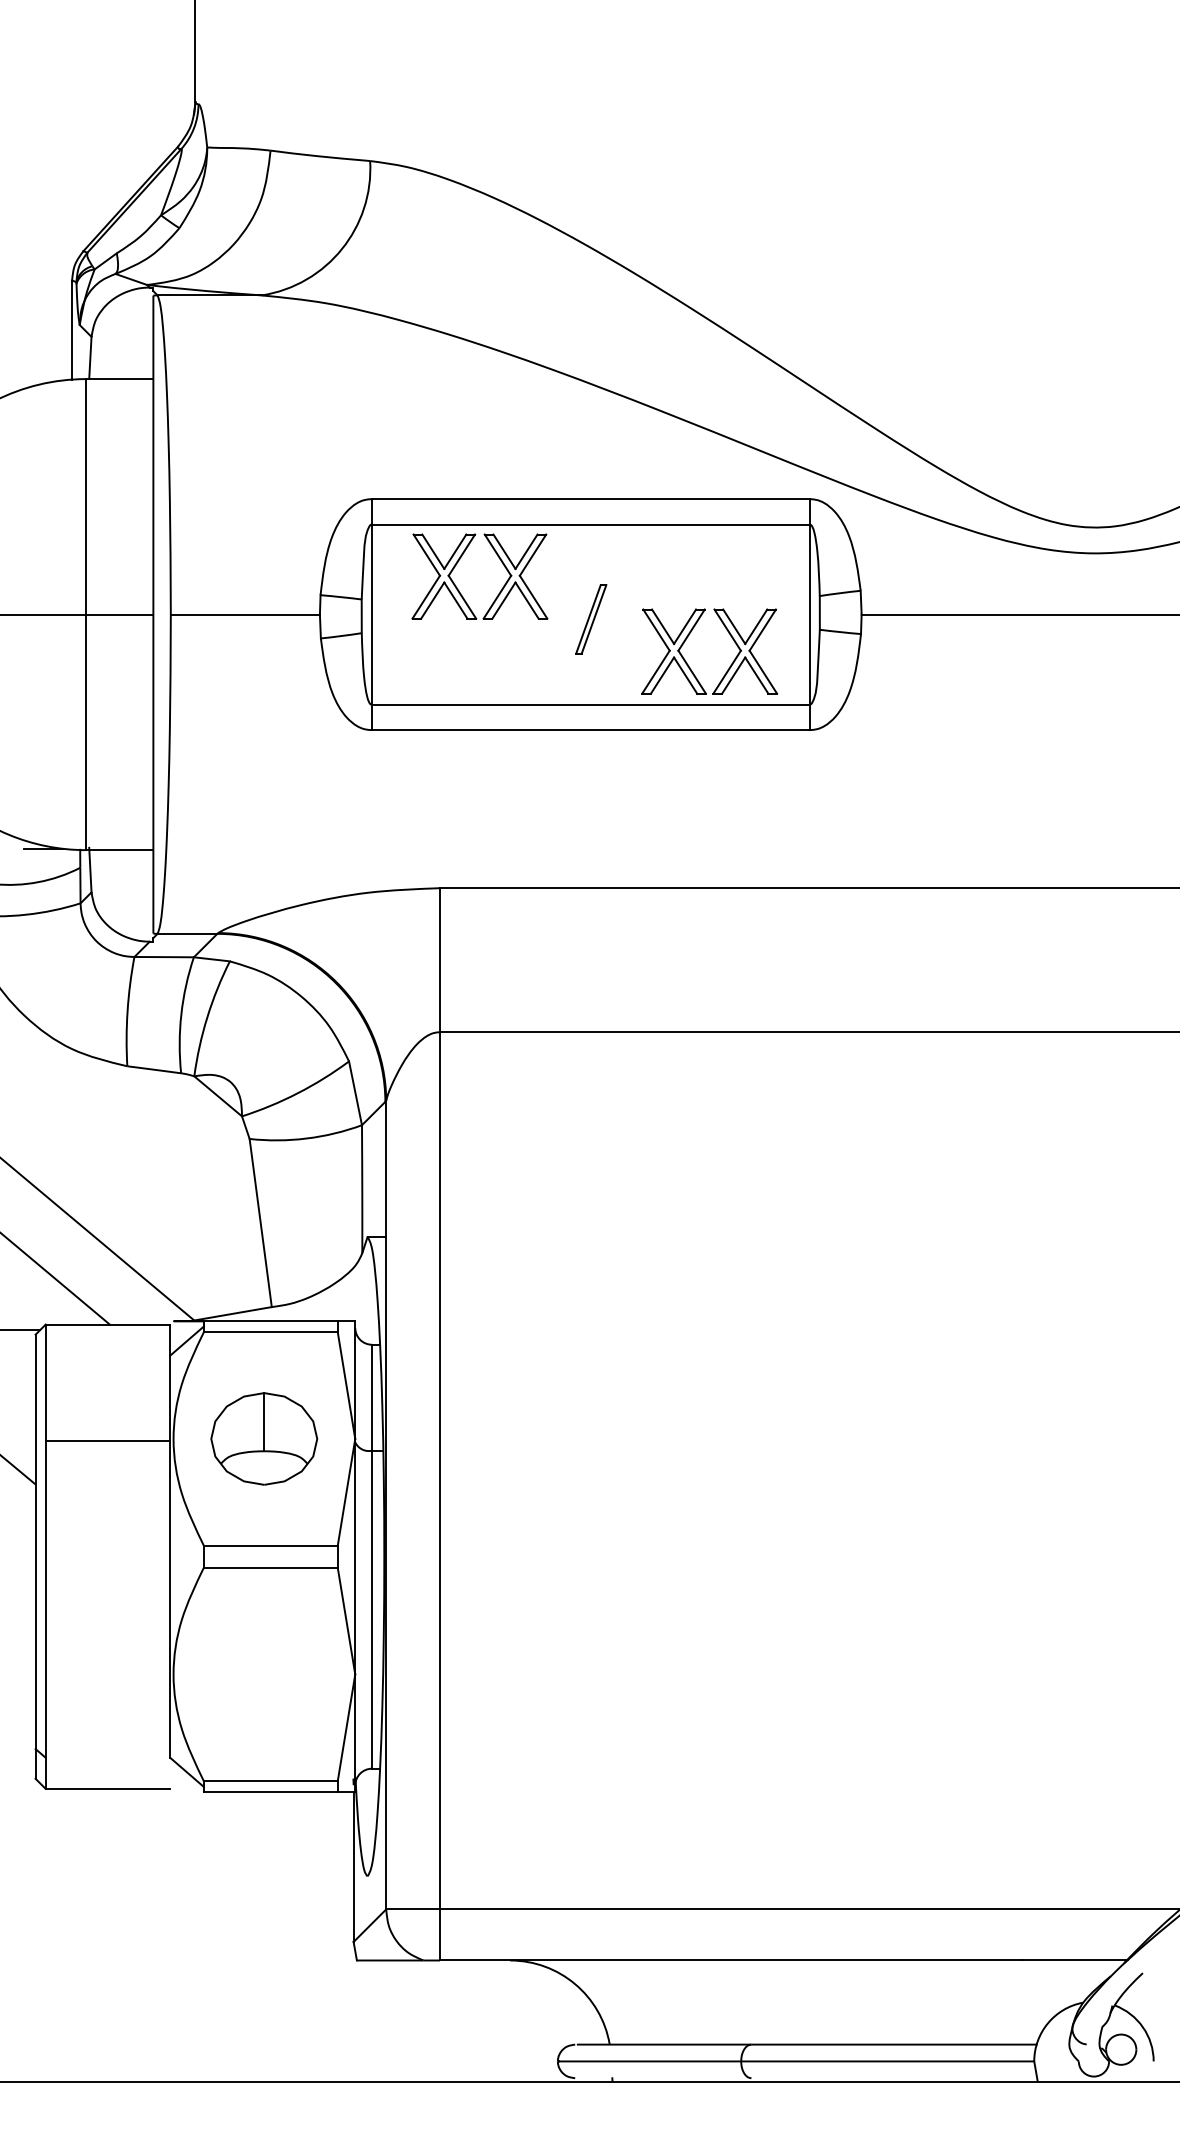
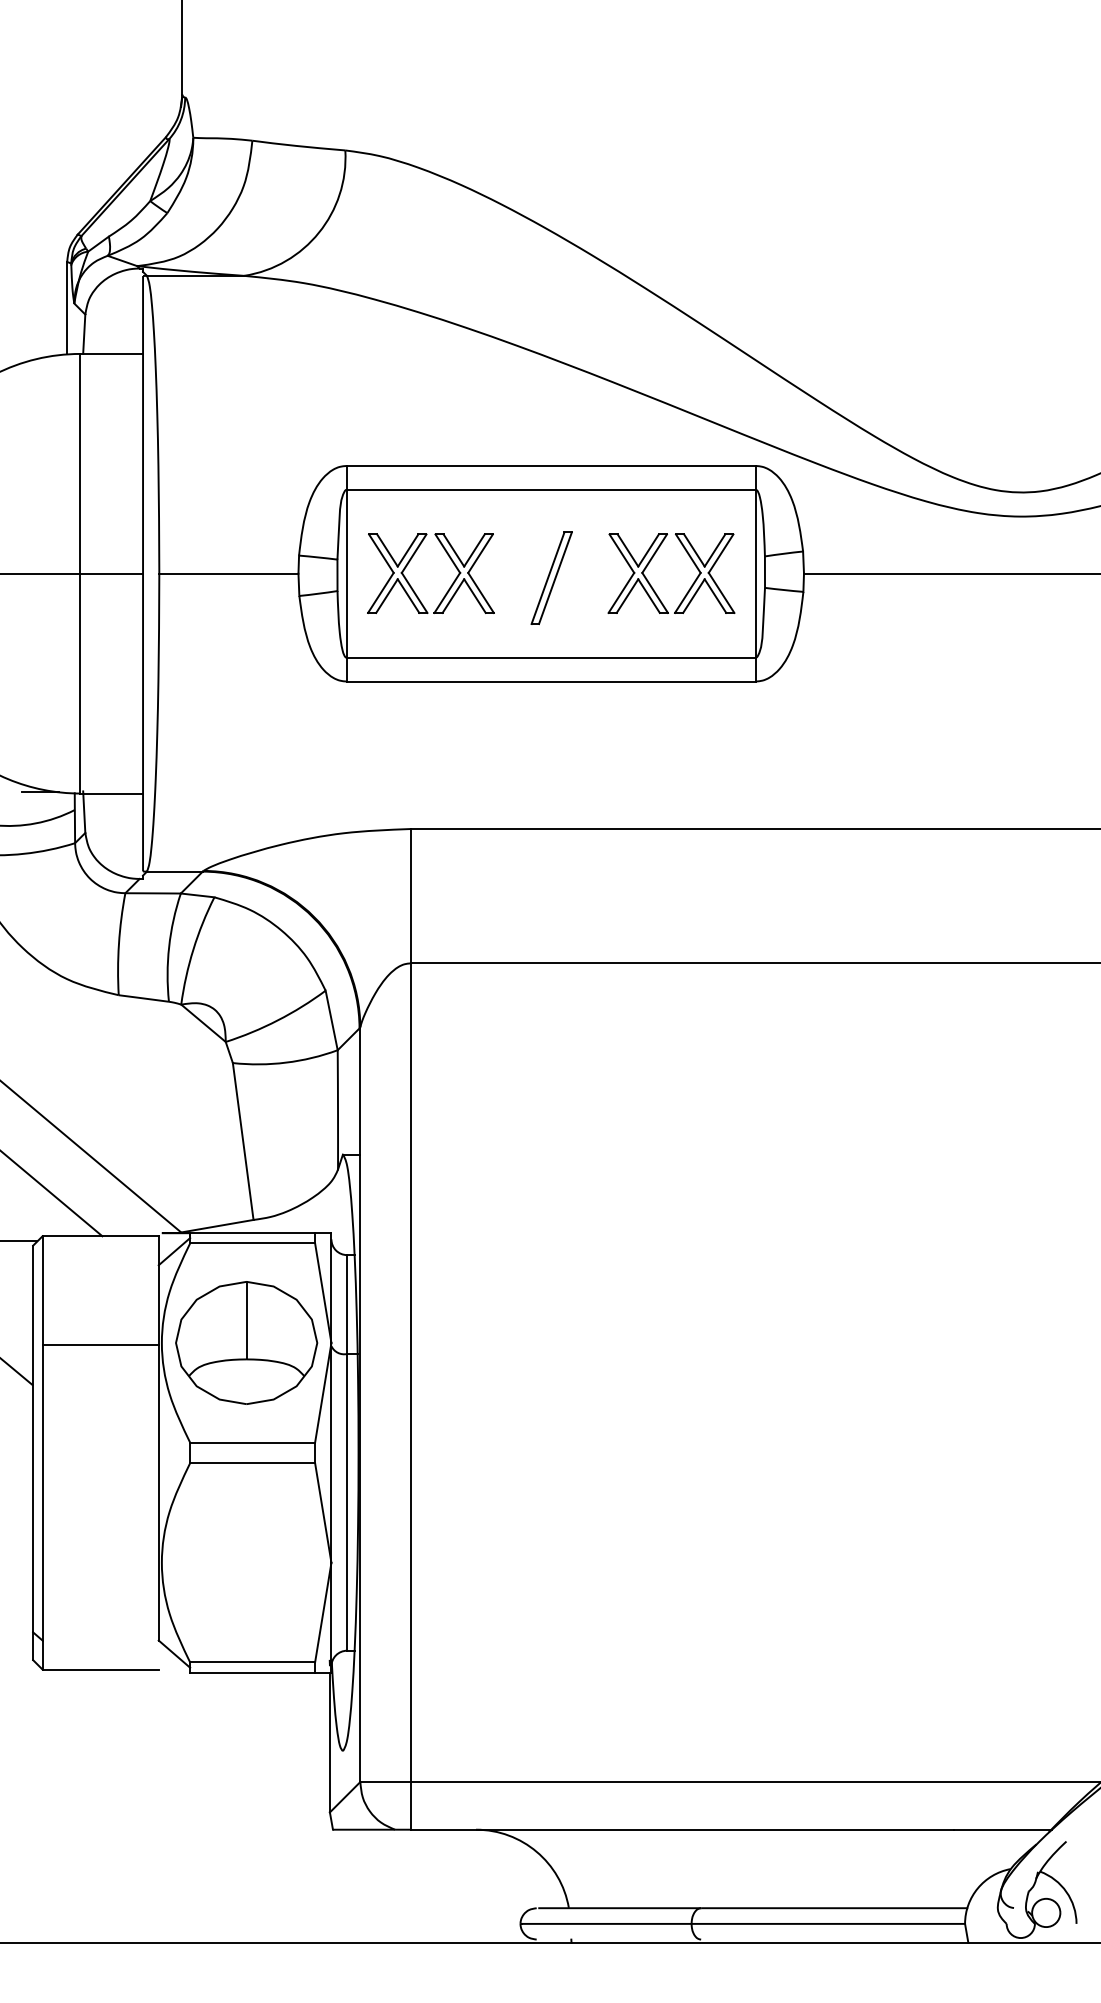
part: (459, 590) -> (411, 586), moved
part: (590, 619) -> (550, 578), size x1.43
part: (687, 662) -> (650, 583), moved
part: (263, 1438) -> (245, 1342), size x1.43

